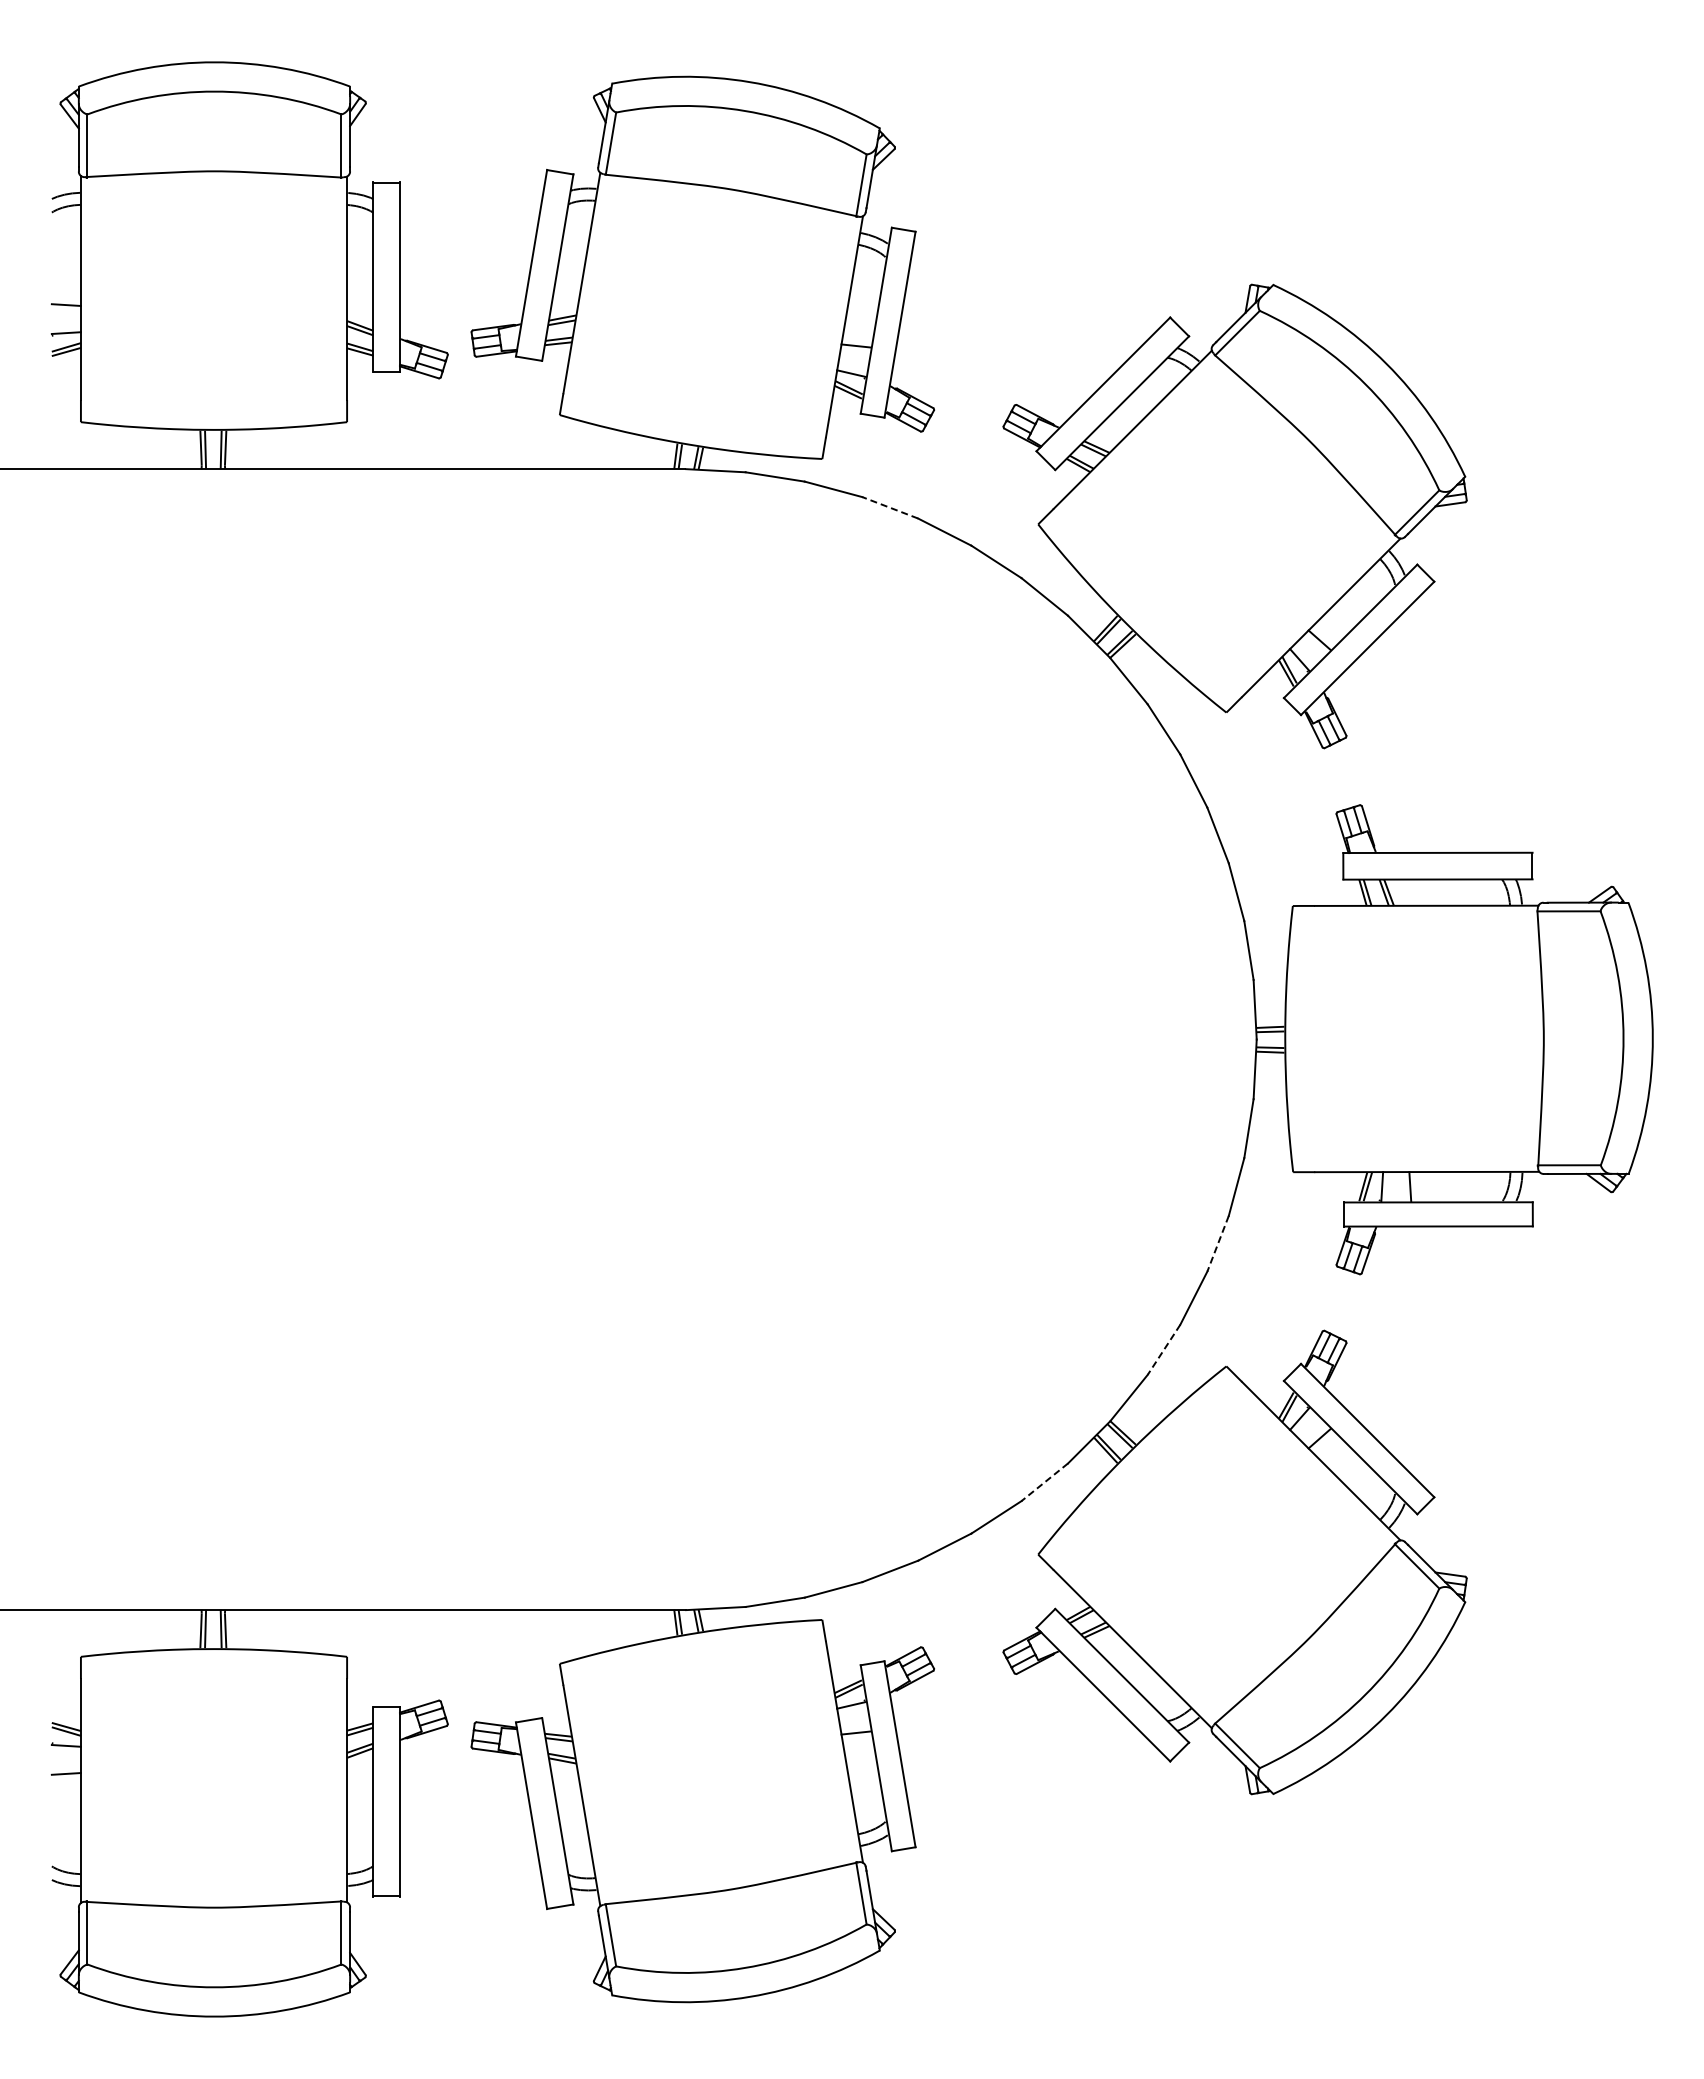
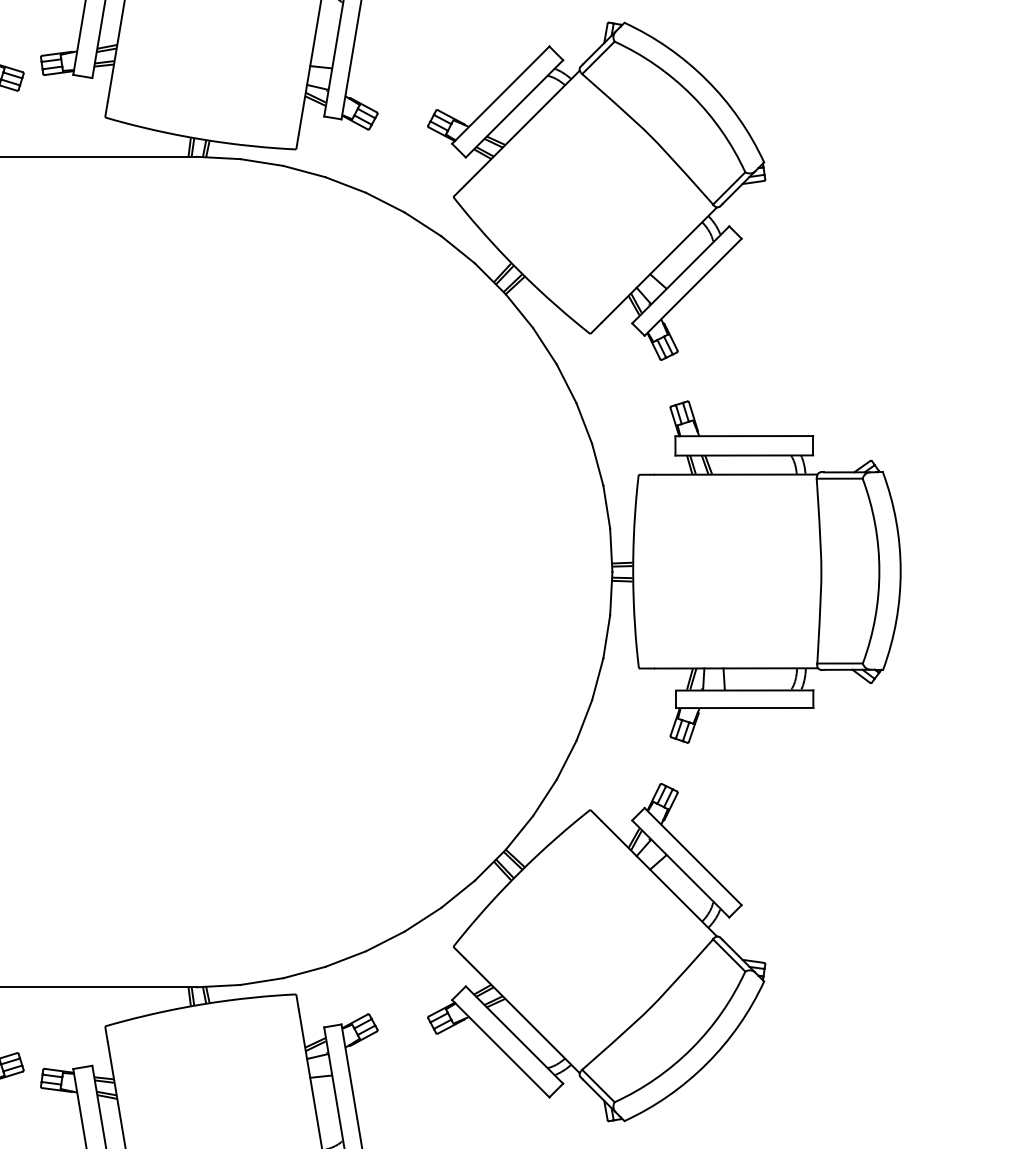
line: (890, 507) -> (345, 184), dashed -> solid
line: (1218, 1243) -> (584, 720), dashed -> solid
line: (1164, 1349) -> (545, 797), dashed -> solid
line: (1044, 1482) -> (457, 894), dashed -> solid

